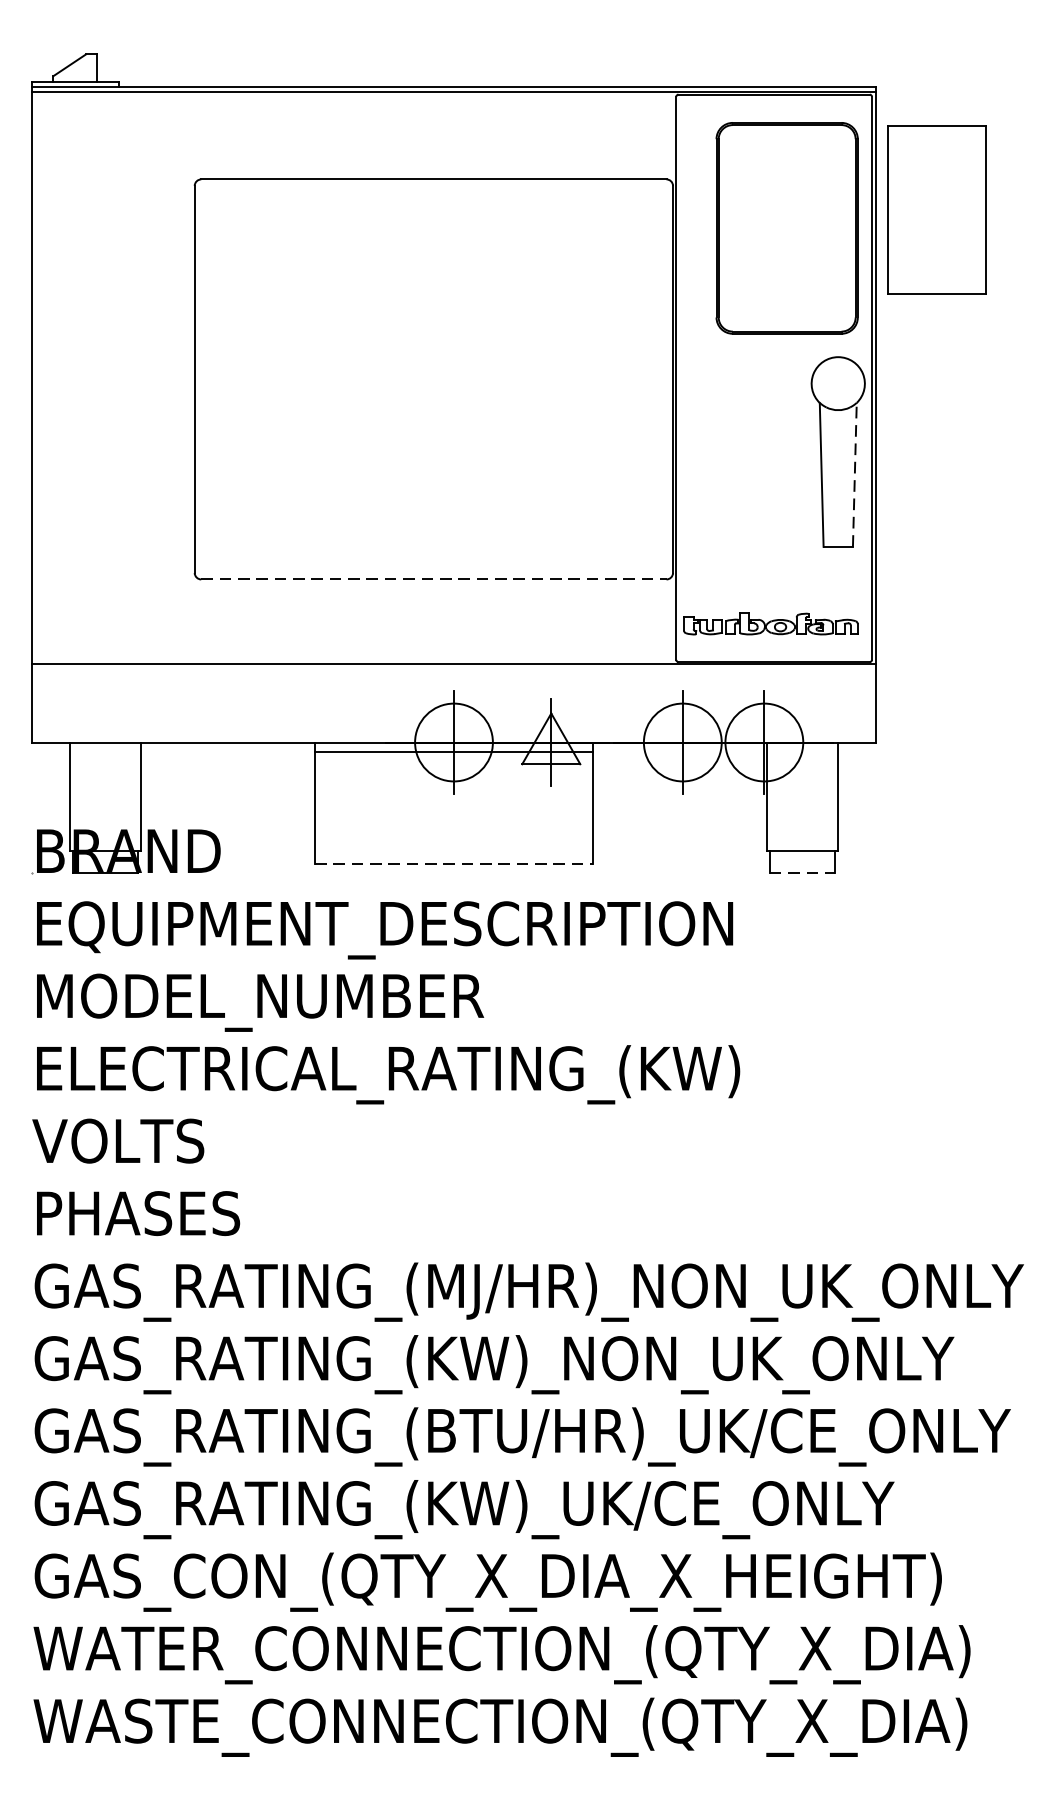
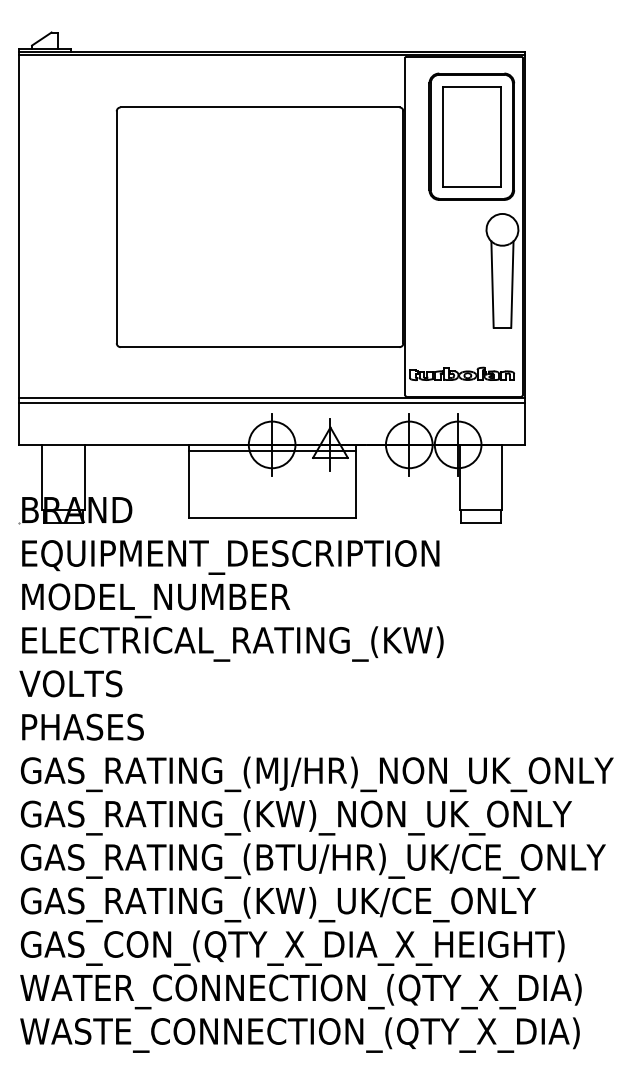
part: (936, 209) -> (471, 136), moved
line: (855, 474) -> (512, 284), dashed -> solid
line: (434, 579) -> (260, 347), dashed -> solid
line: (454, 673) -> (272, 403), added
line: (454, 863) -> (272, 517), dashed -> solid
line: (801, 873) -> (480, 523), dashed -> solid

